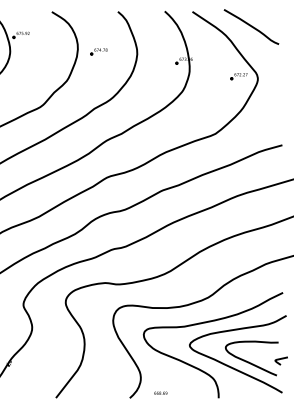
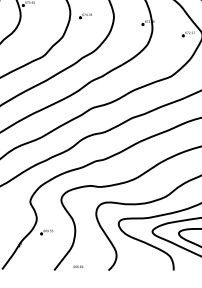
part: (45, 346) -> (46, 232), added
text: (160, 392) -> (78, 266), moved

